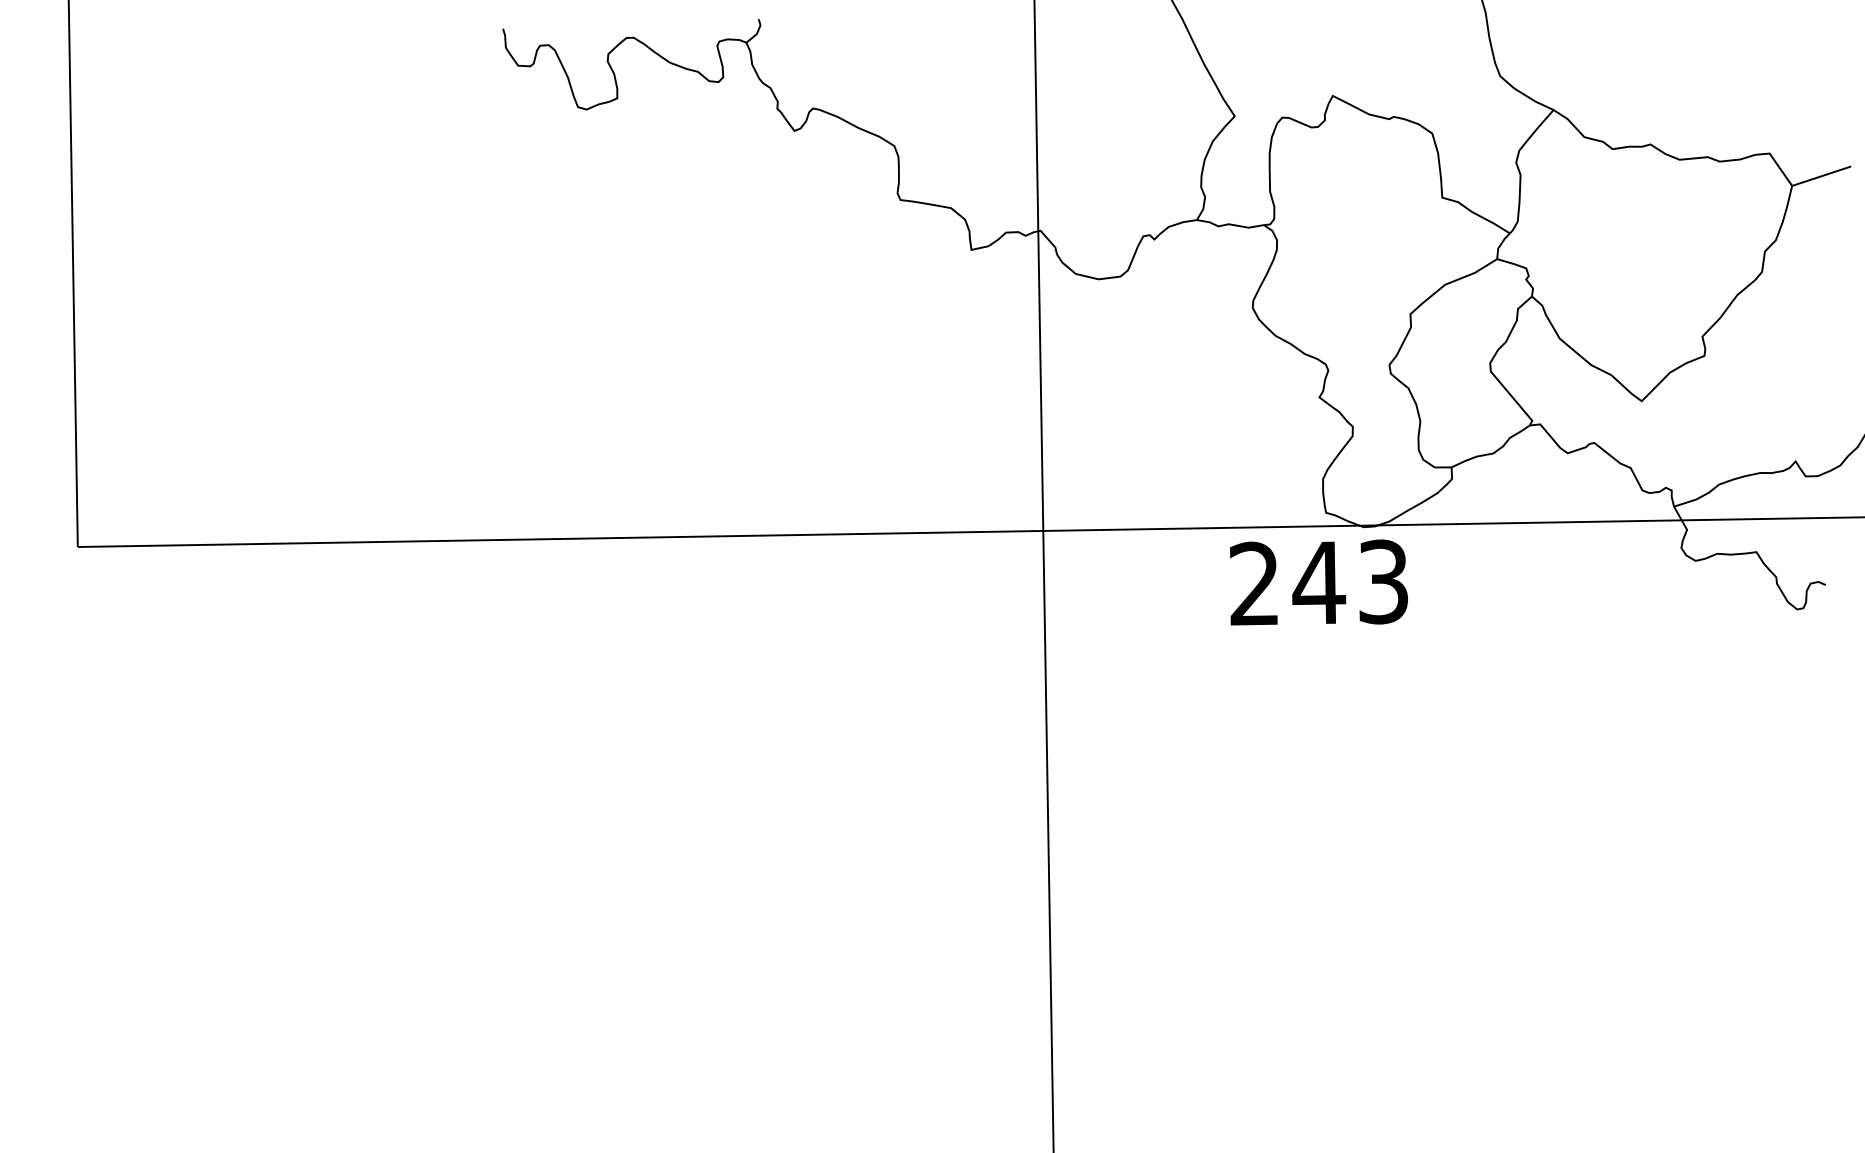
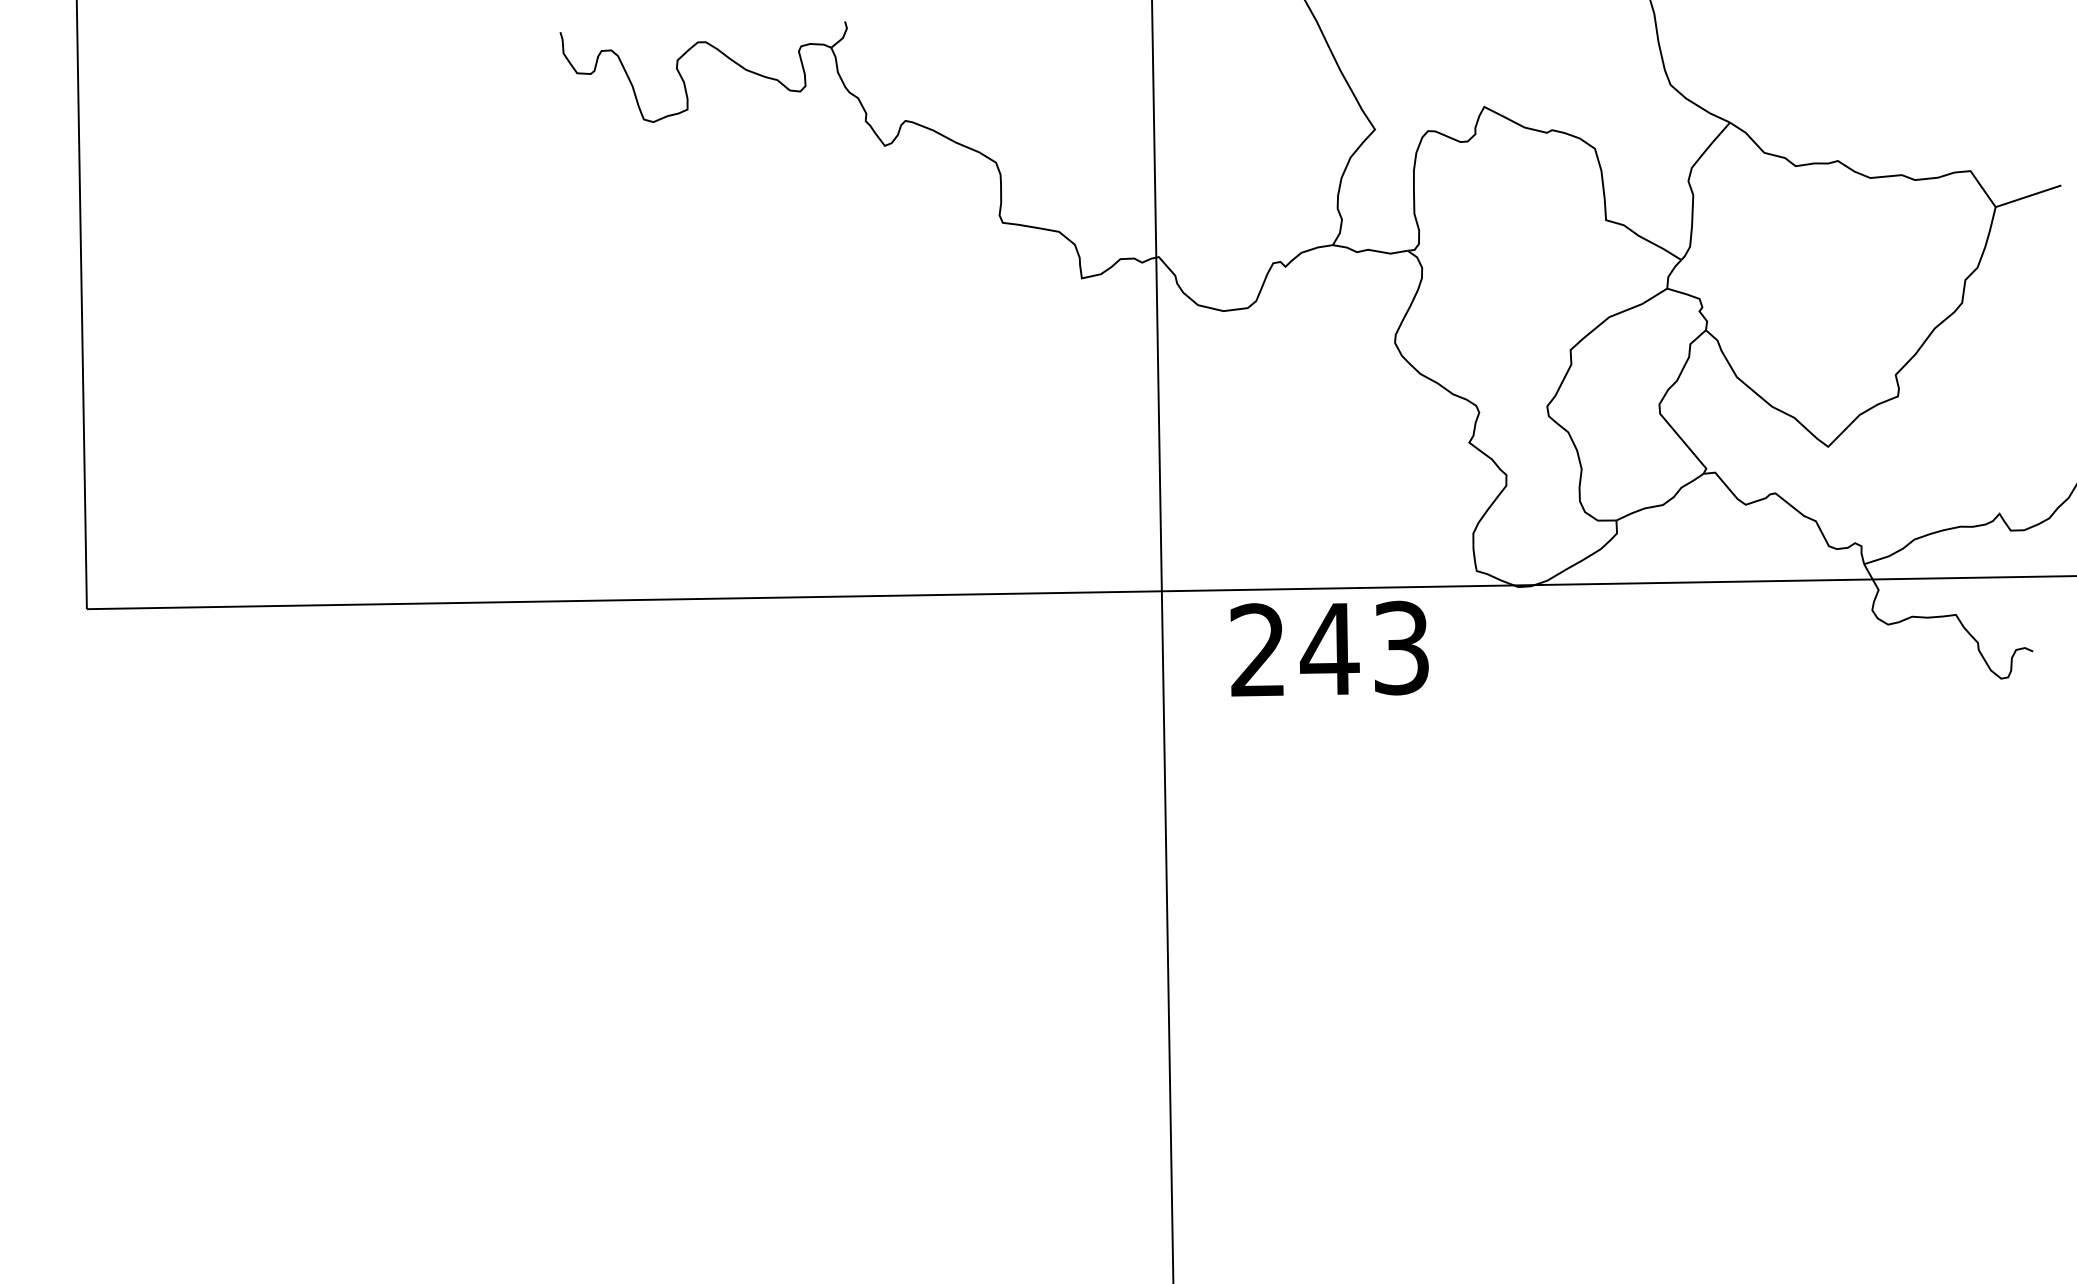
text: (1318, 582) -> (1329, 648), moved

